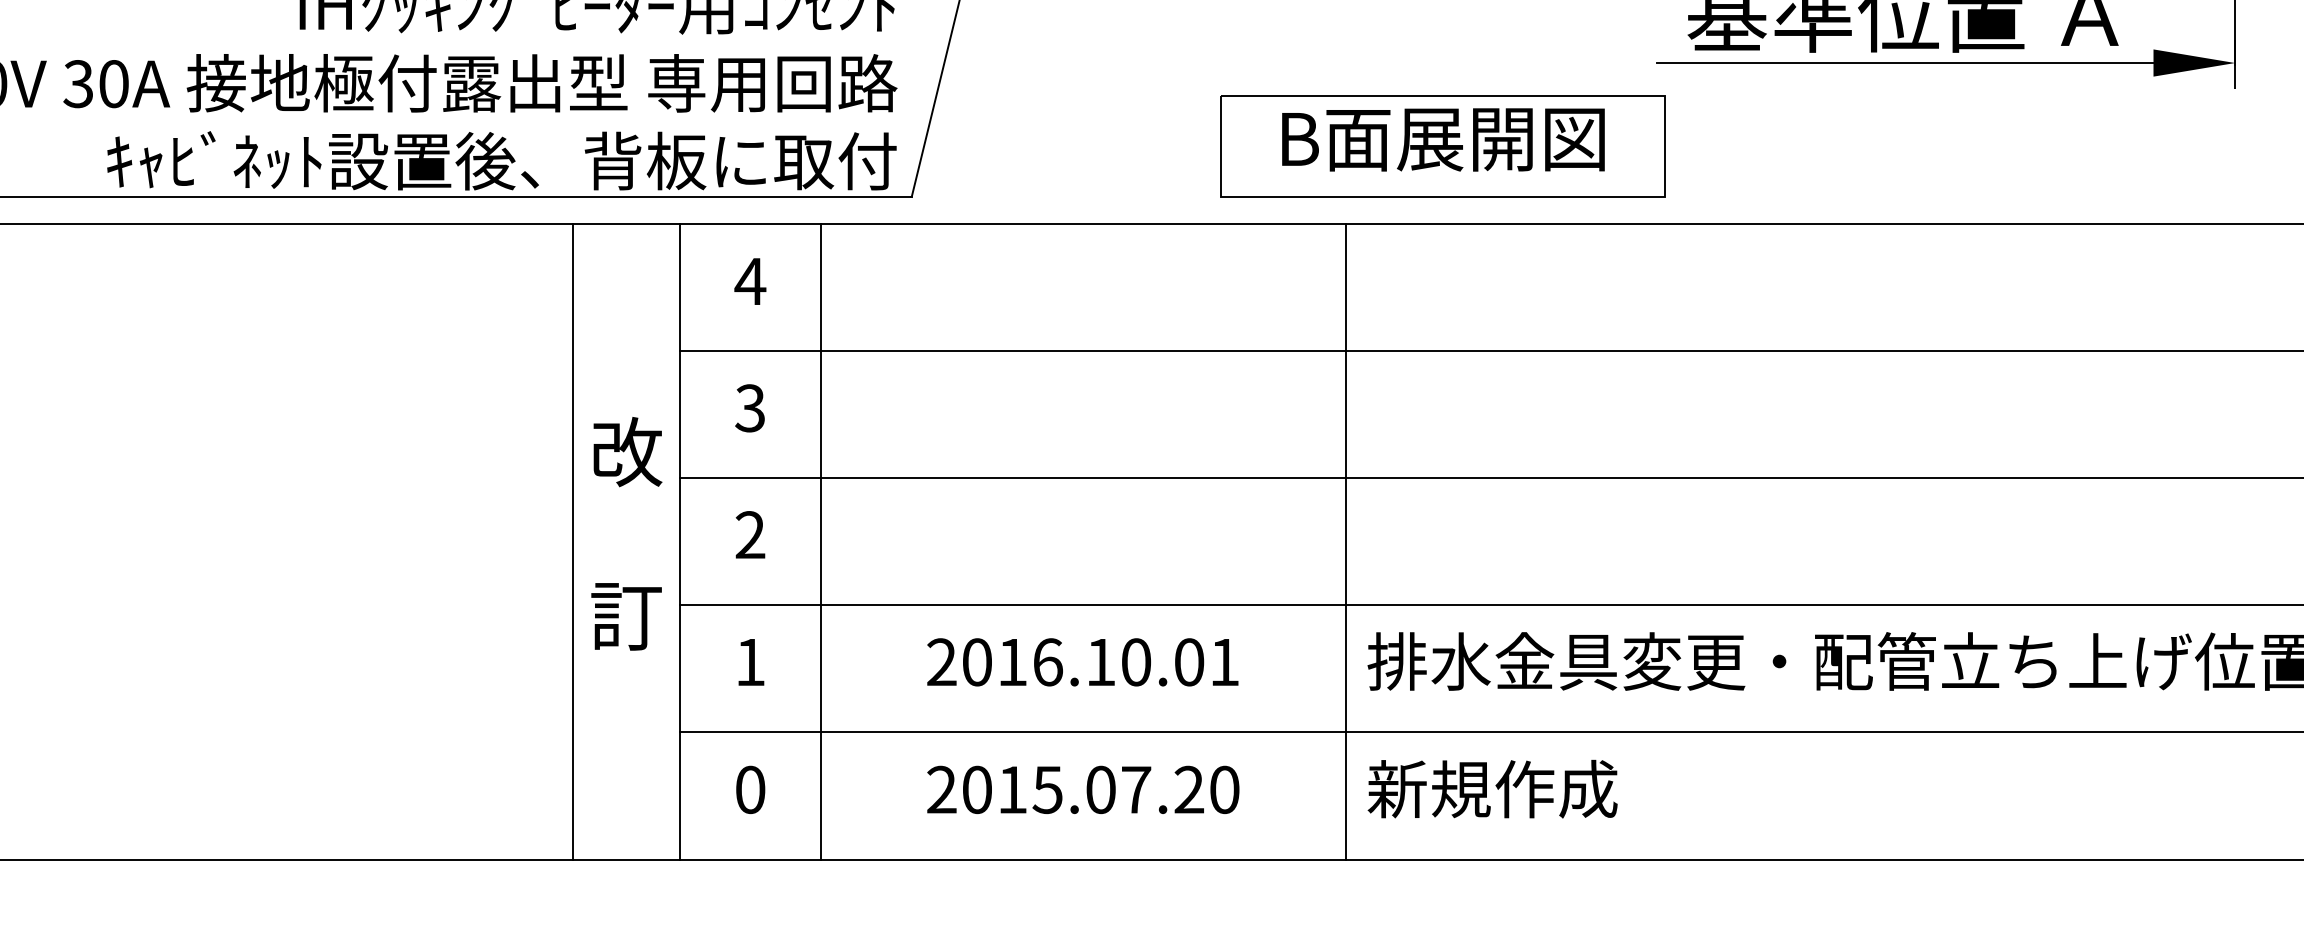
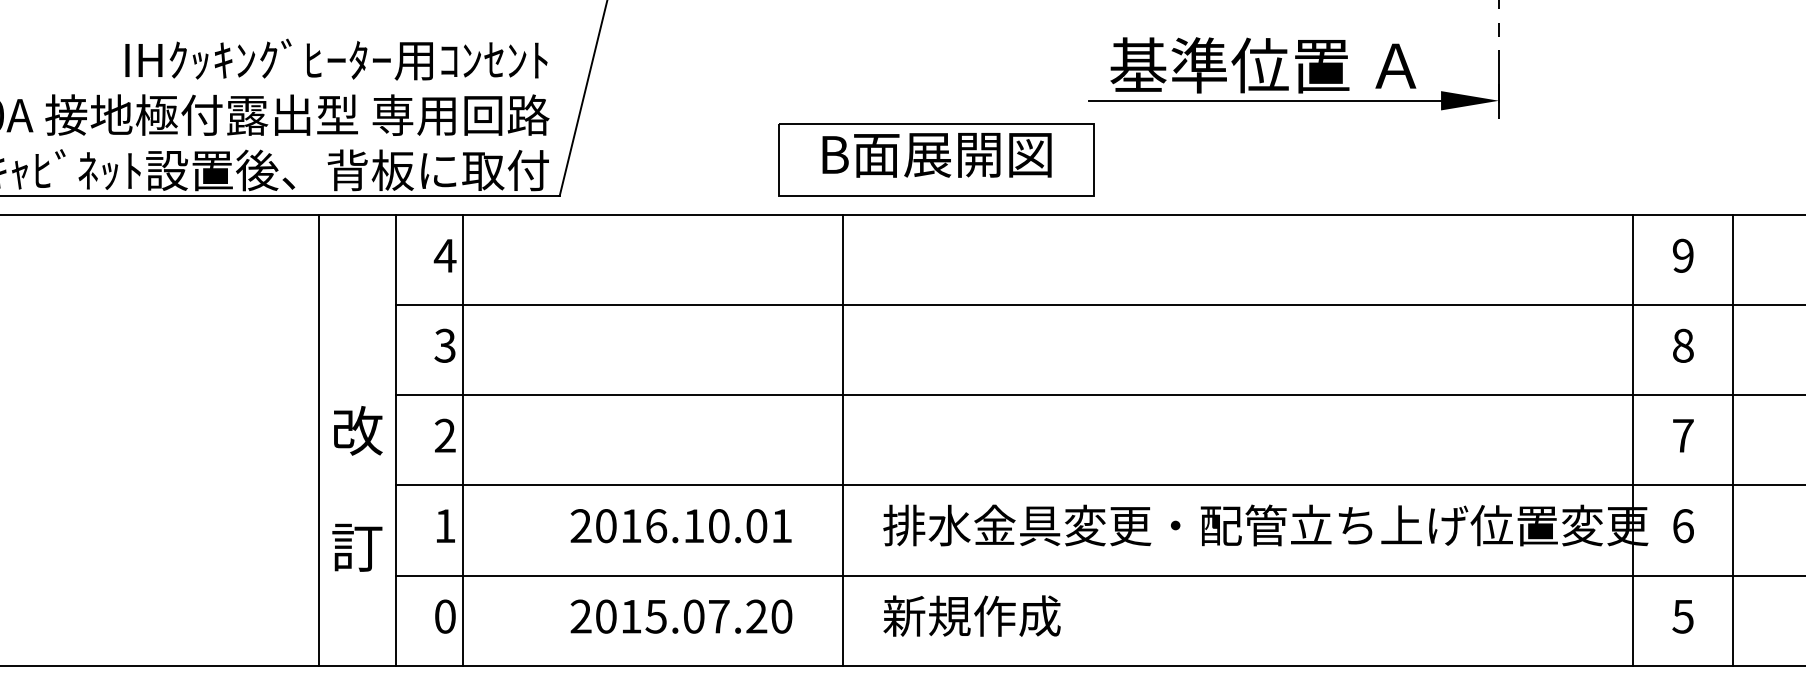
text: (626, 533) -> (357, 488), moved
line: (821, 541) -> (463, 440), moved
line: (1345, 541) -> (842, 440), moved

